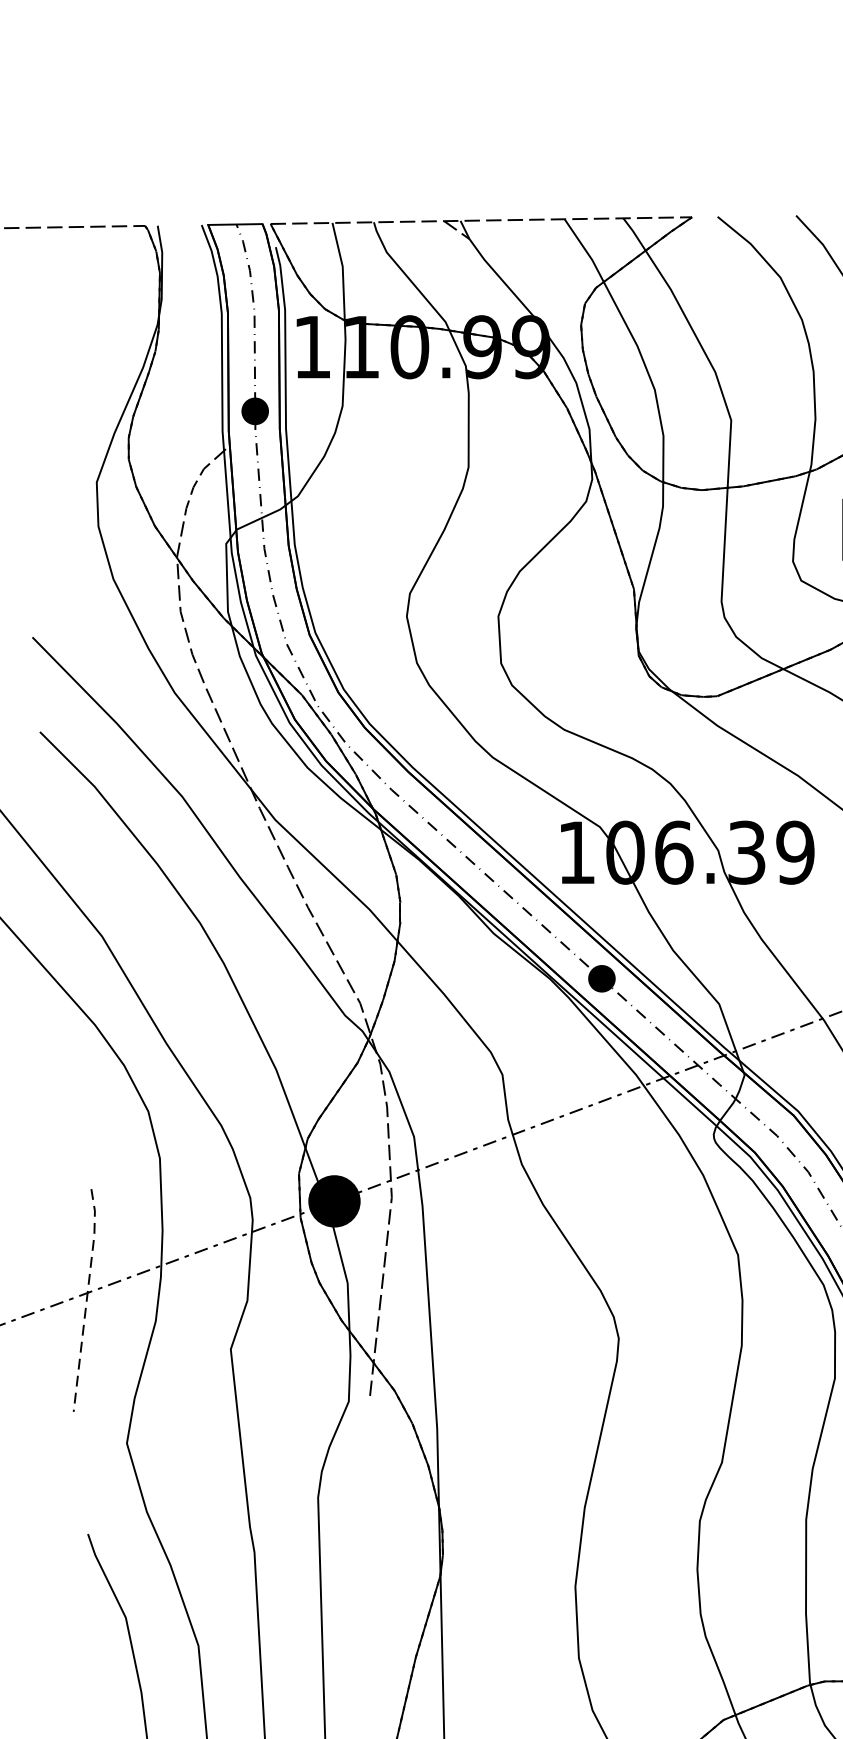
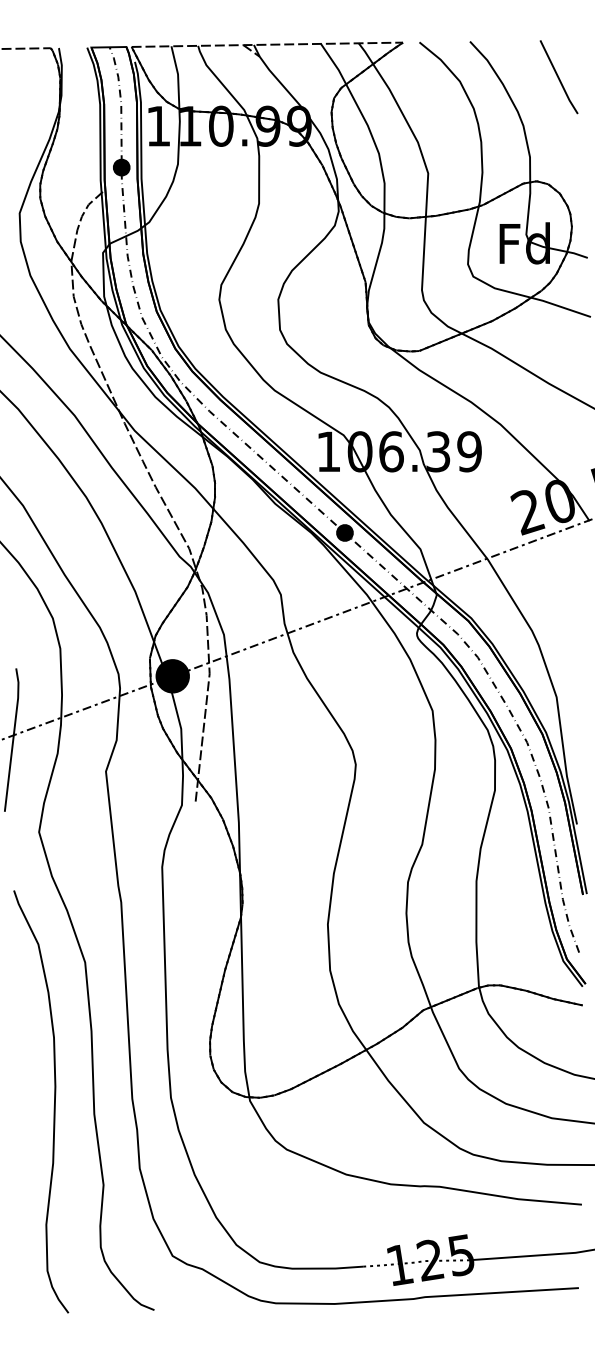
line: (87, 1297) -> (13, 738), dashed -> solid

